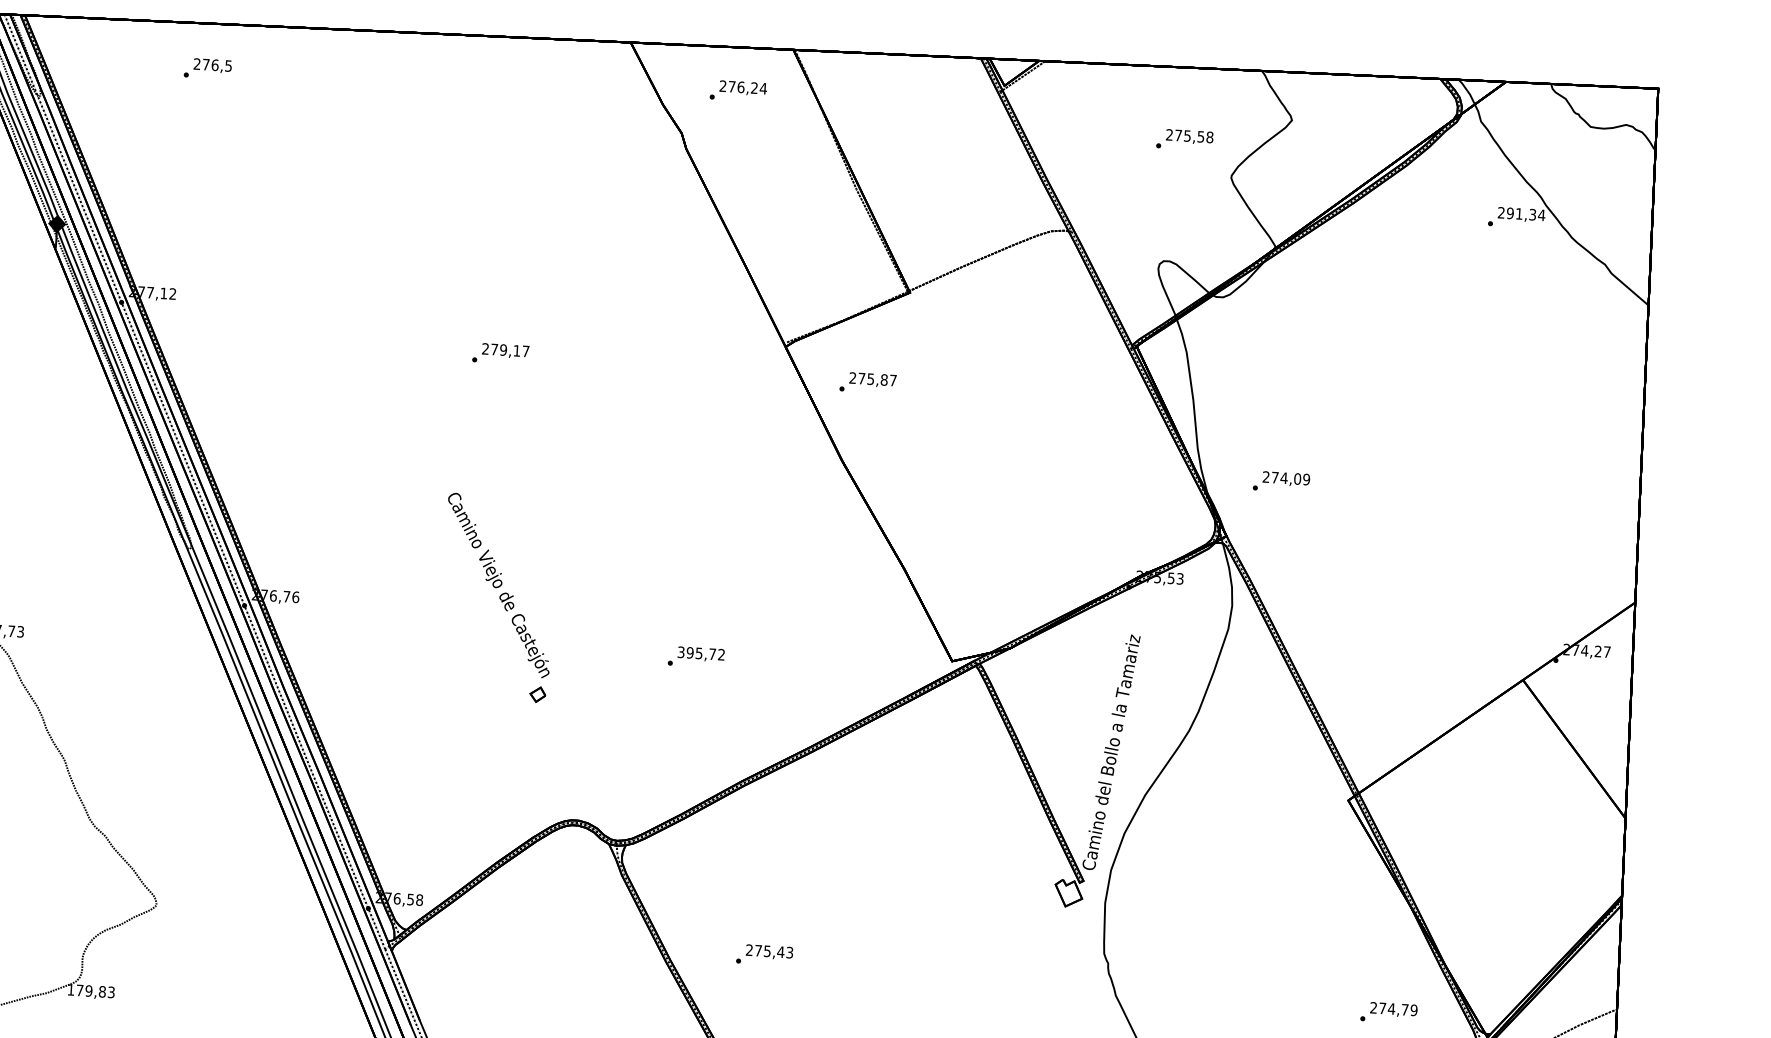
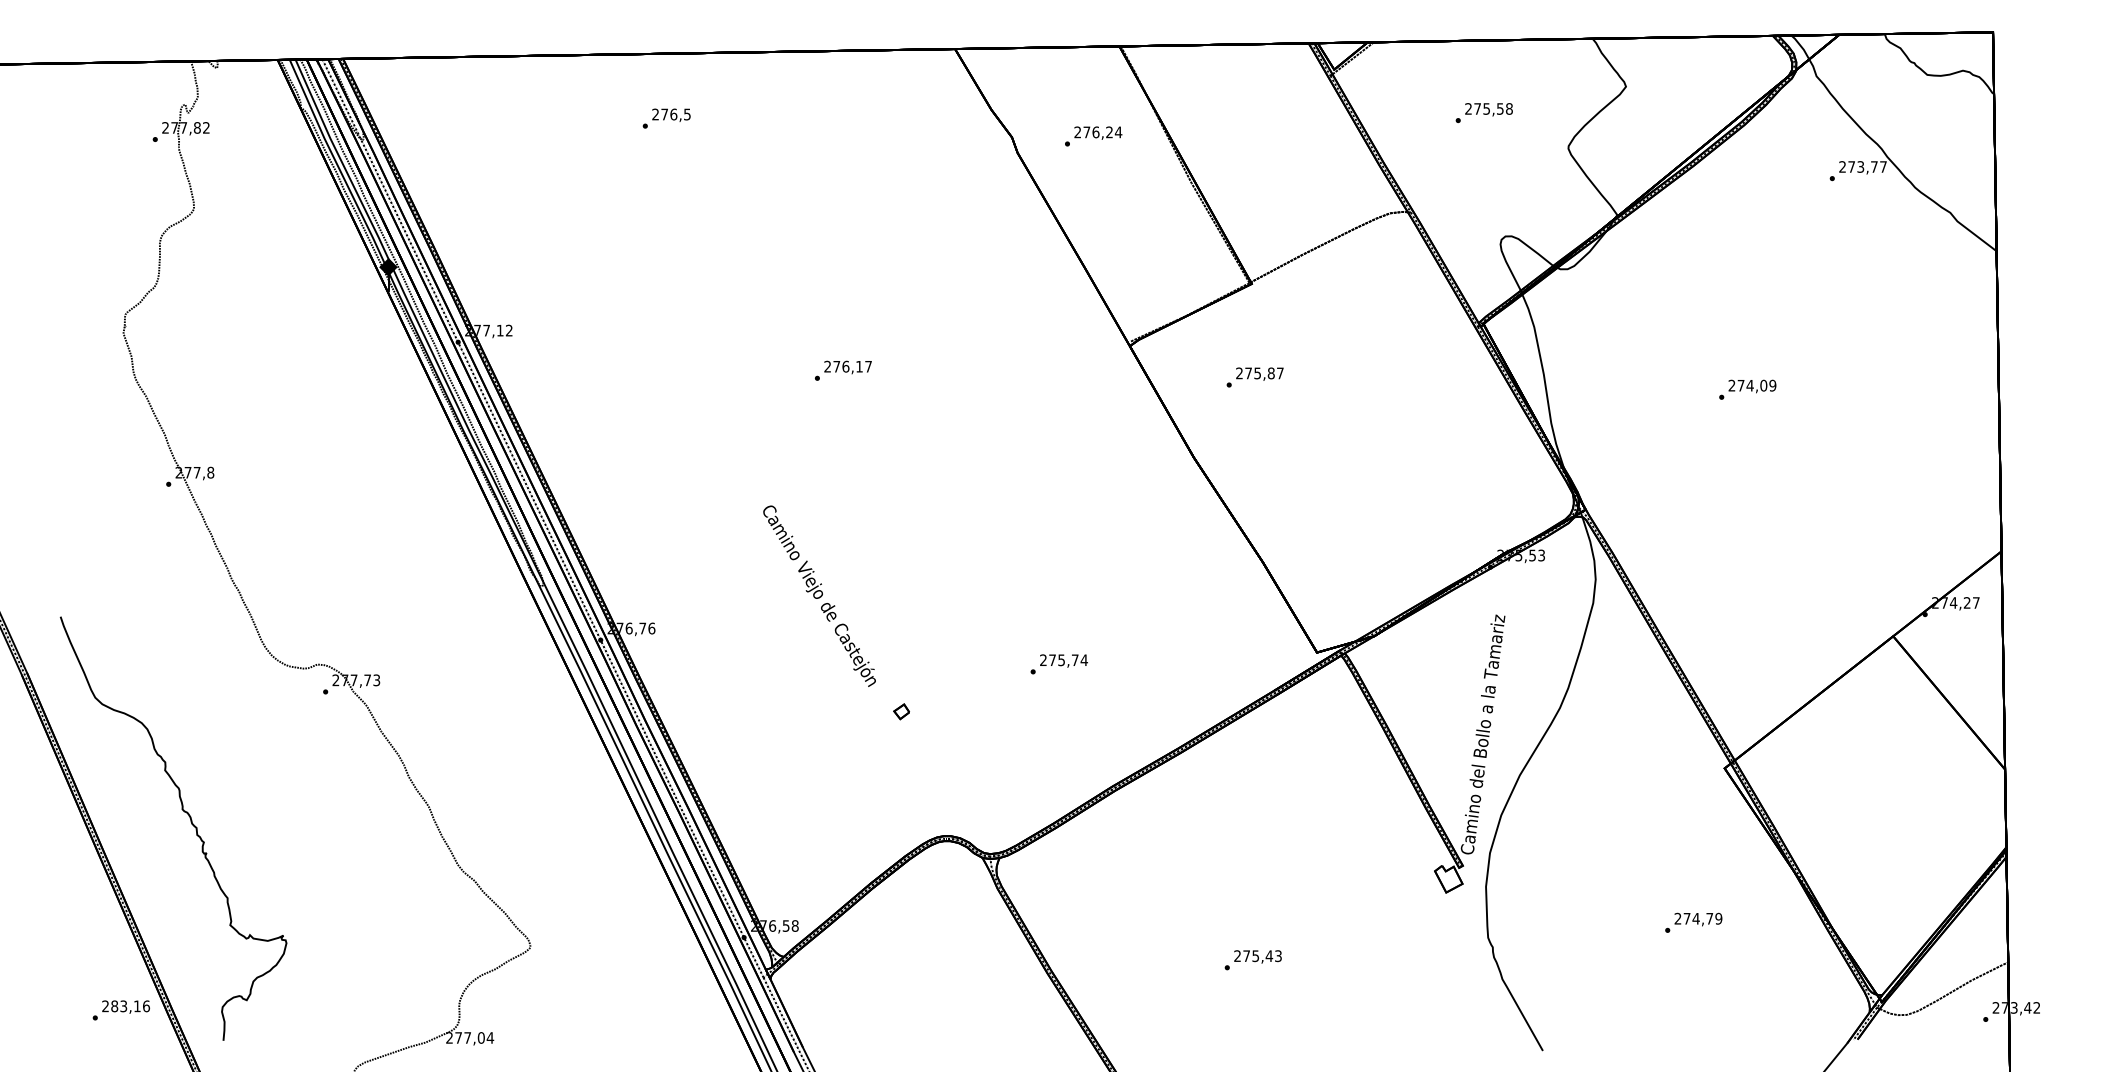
text: (207, 68) -> (666, 118), moved
text: (738, 91) -> (1093, 136), moved
text: (1184, 140) -> (1483, 113), moved
text: (1525, 213) -> (1867, 166), 291,34 -> 273,77
text: (503, 349) -> (845, 366), 279,17 -> 276,17
text: (867, 383) -> (1254, 377), moved
text: (1281, 481) -> (1747, 389), moved
text: (498, 584) -> (819, 595), moved
text: (701, 653) -> (1063, 660), 395,72 -> 275,74
text: (763, 955) -> (1252, 960), moved
text: (91, 990) -> (470, 1037), 179,83 -> 277,04
text: (1388, 1012) -> (1693, 922), moved

